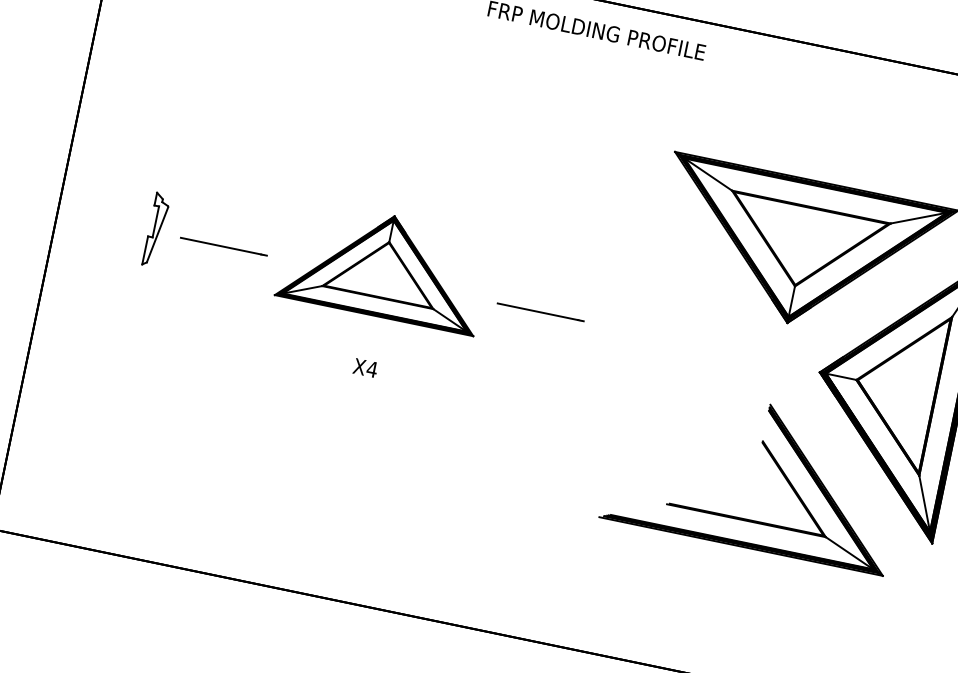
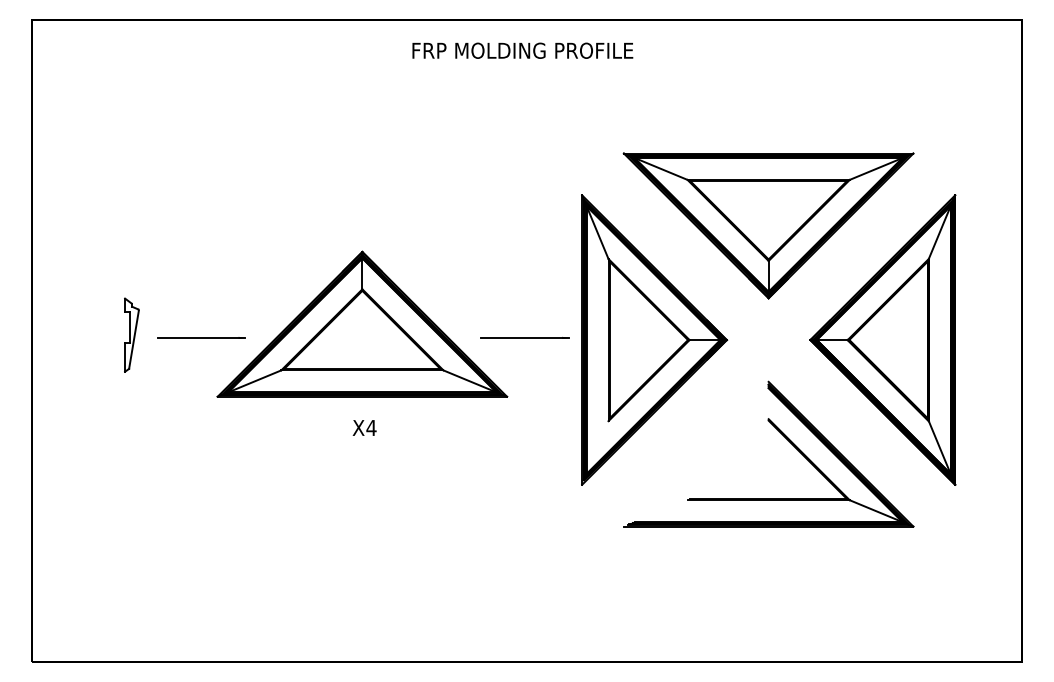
part: (384, 265) -> (362, 323), size x1.43
part: (667, 340) -> (654, 339), added

